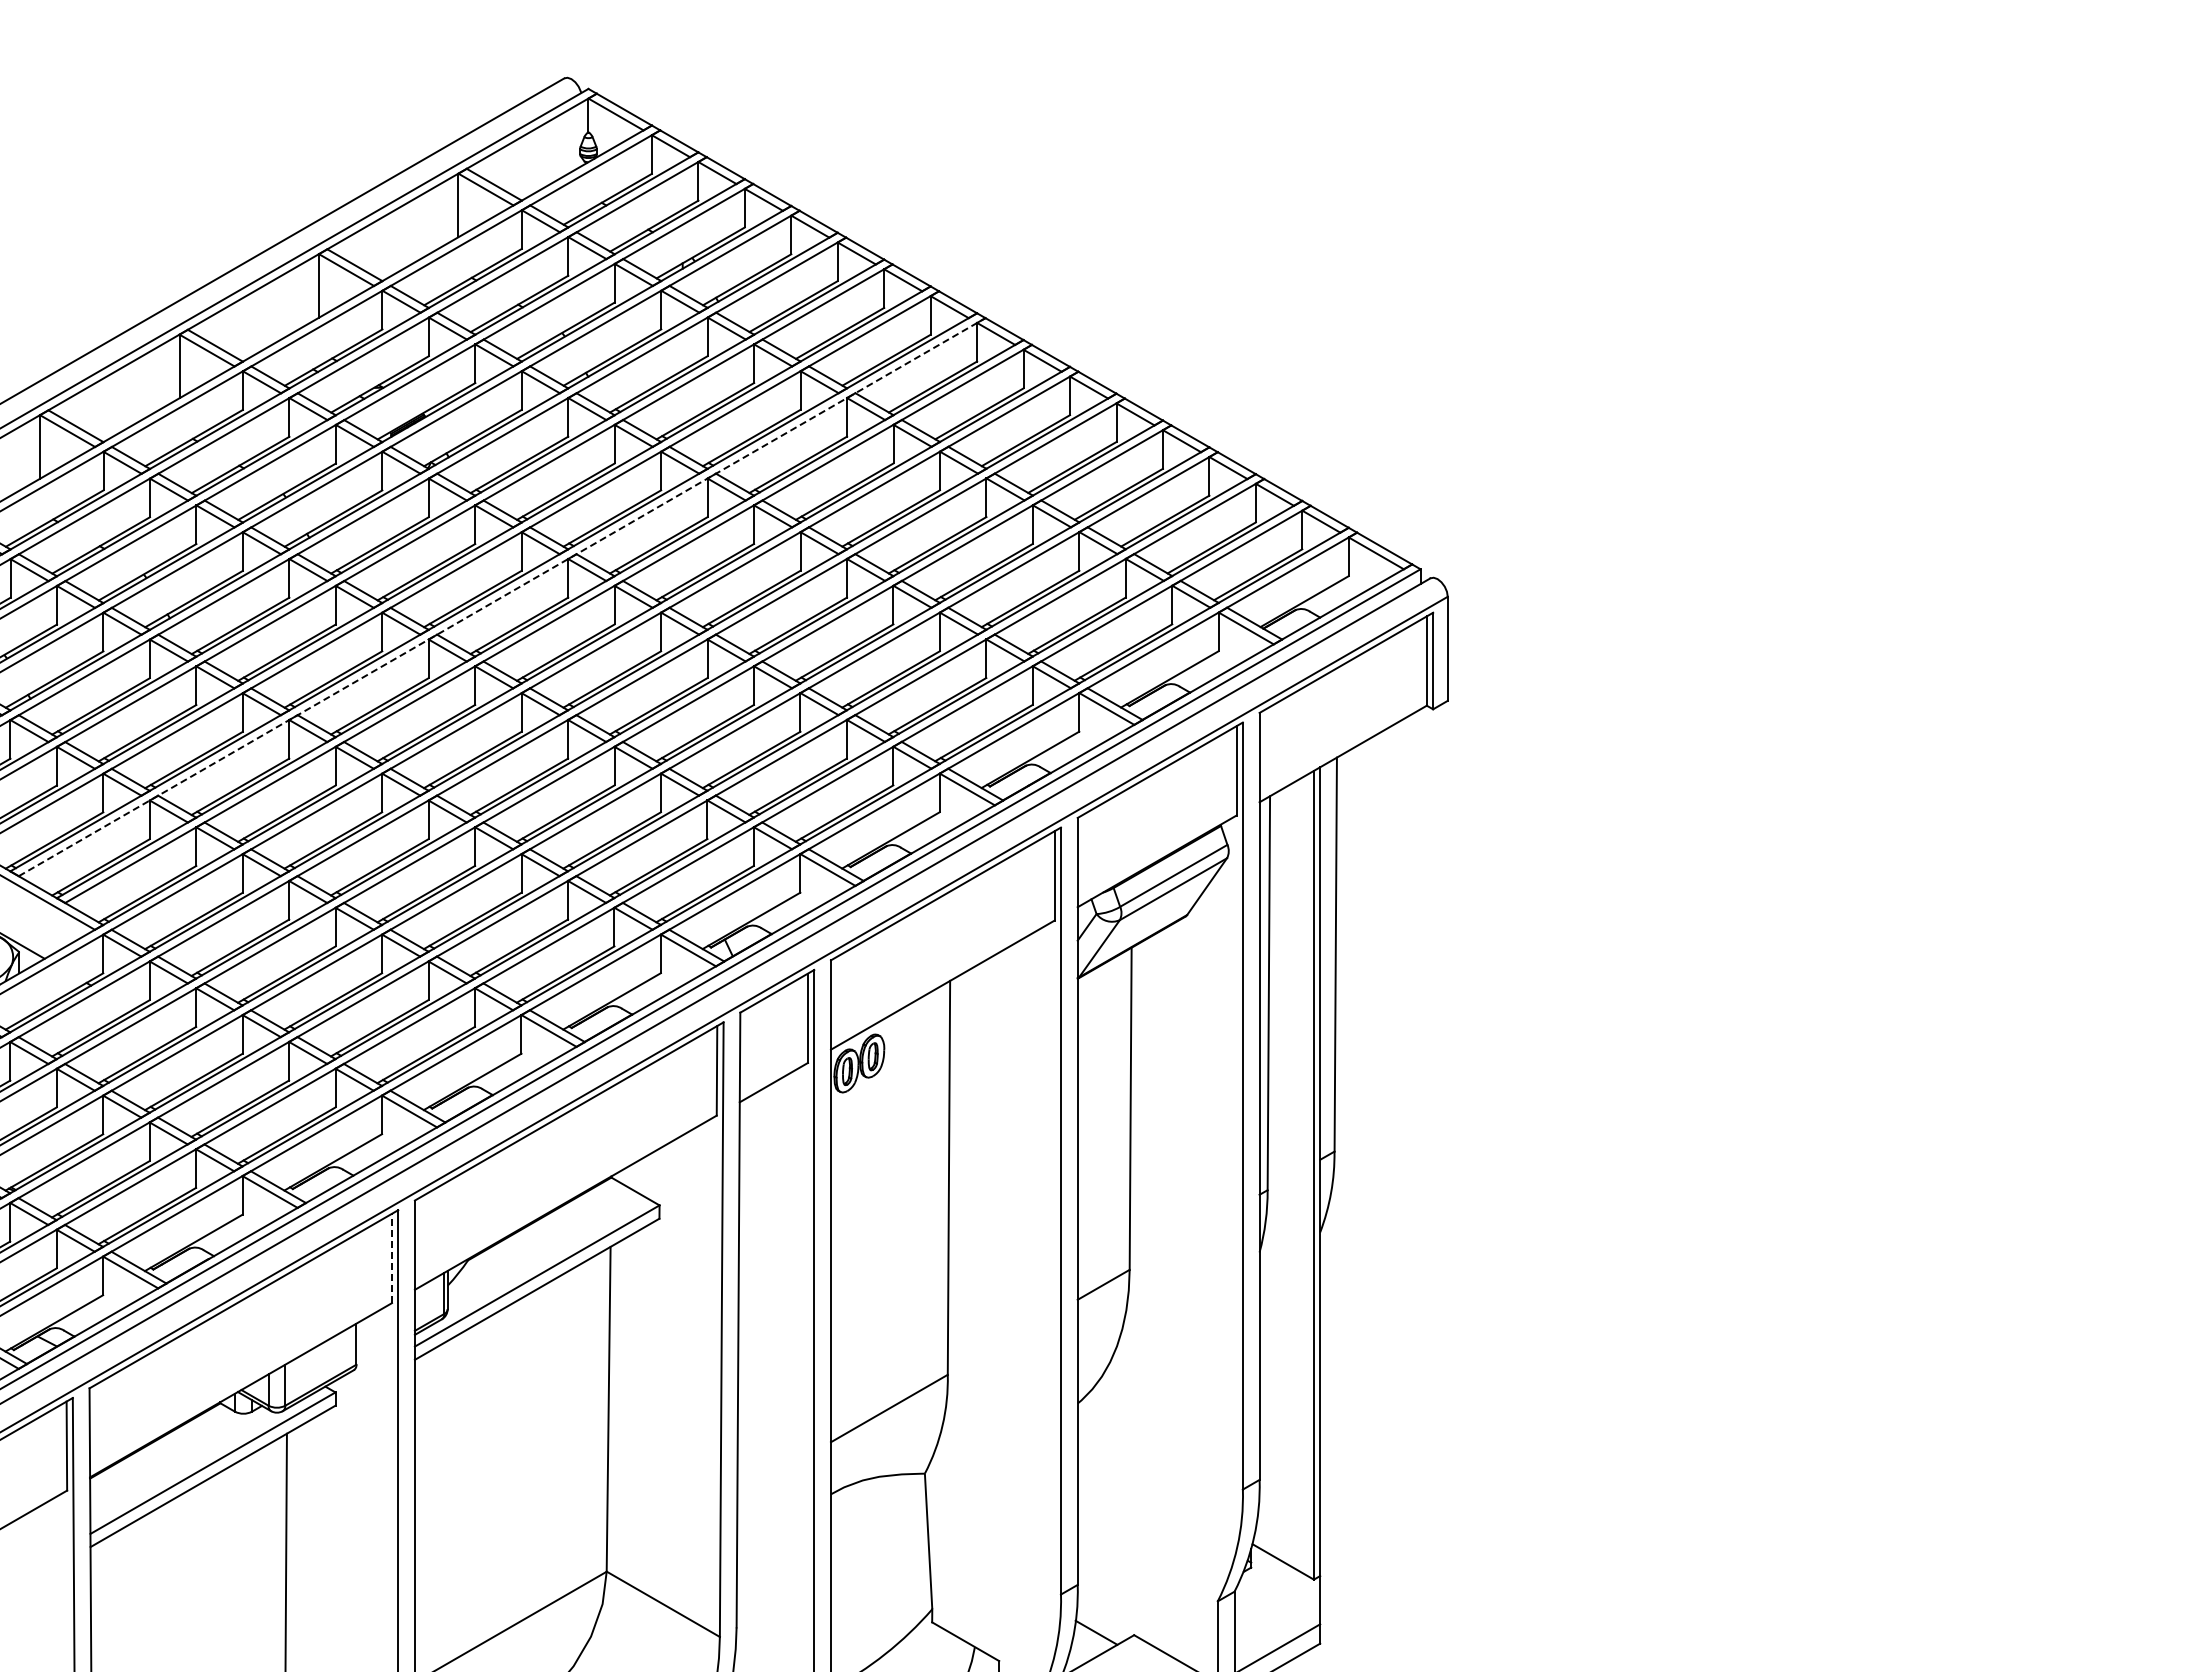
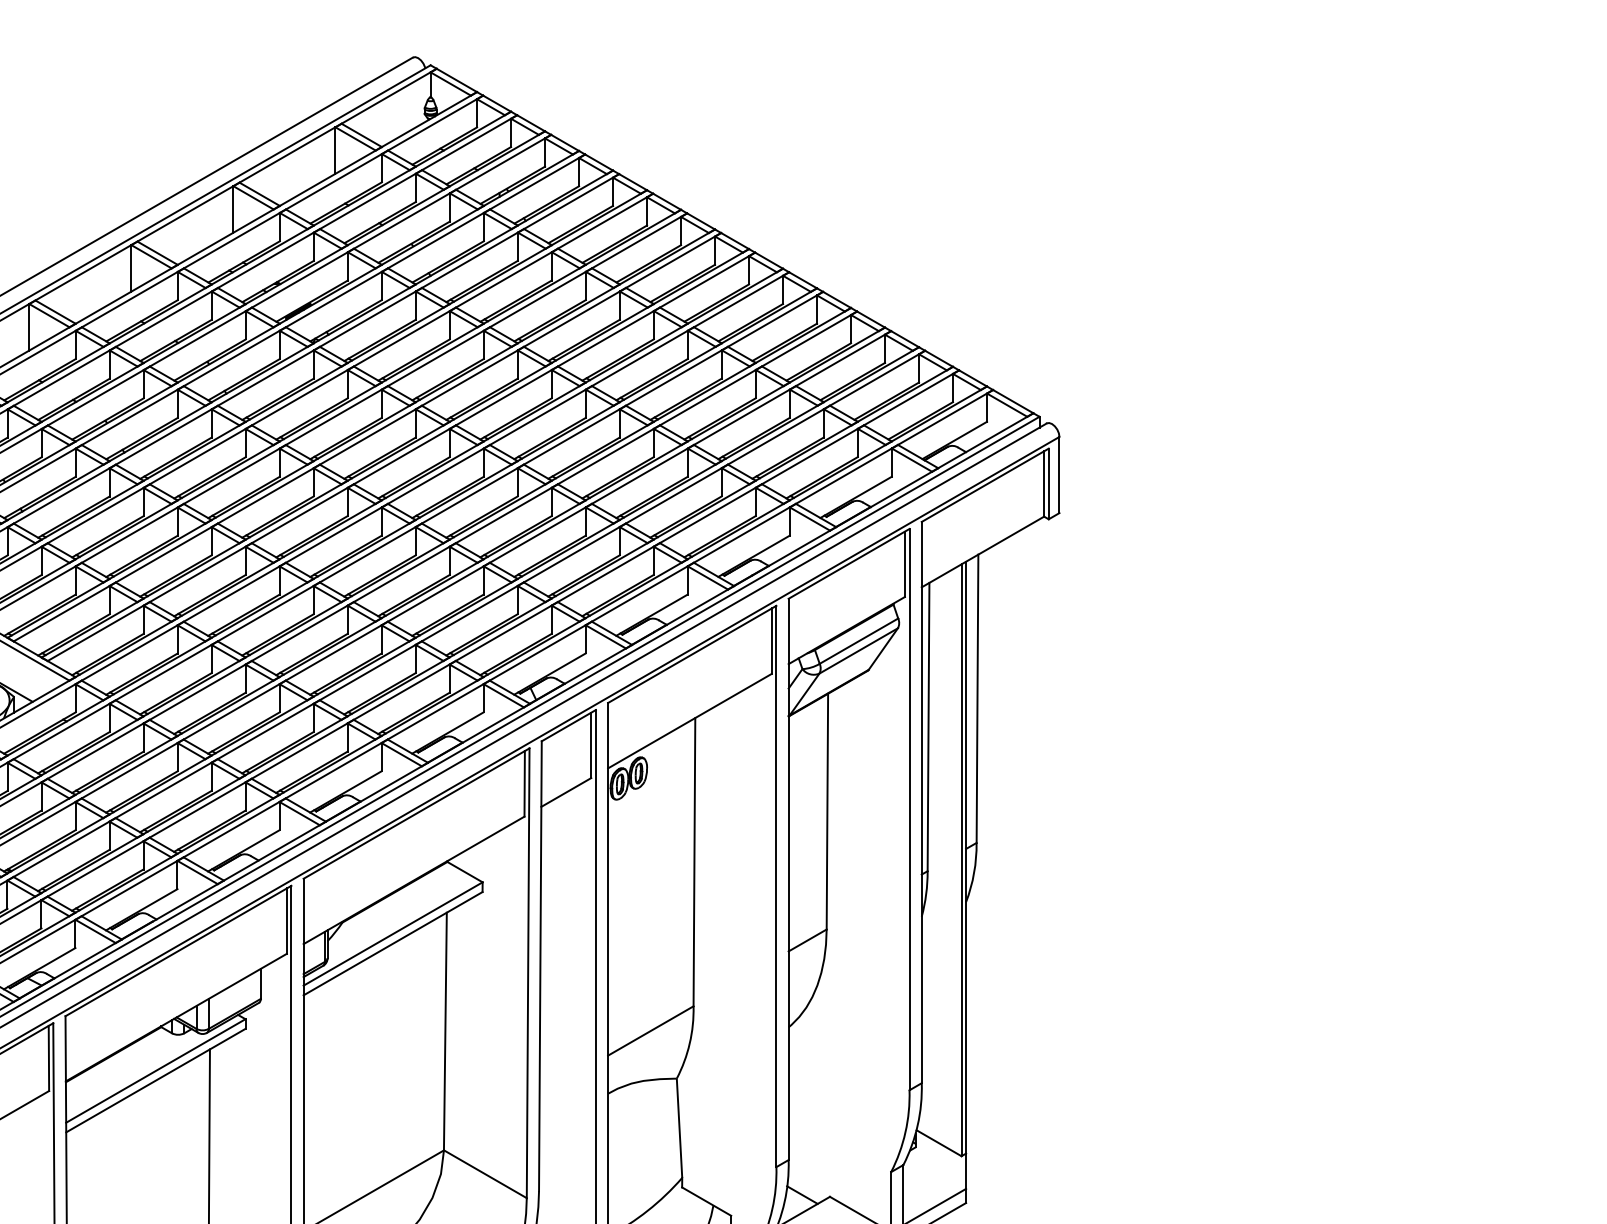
line: (502, 596) -> (367, 436), dashed -> solid
line: (391, 1258) -> (286, 921), dashed -> solid

